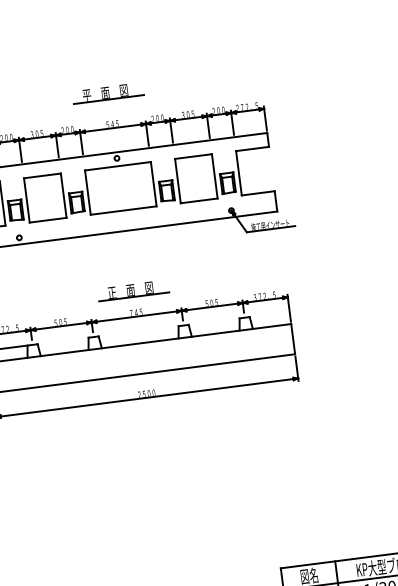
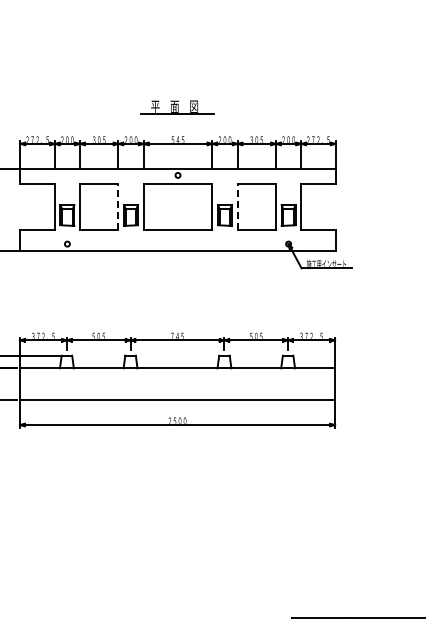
line: (177, 180) -> (237, 206), solid -> dashed
line: (63, 195) -> (118, 206), solid -> dashed
part: (133, 290) -> (177, 313), removed

